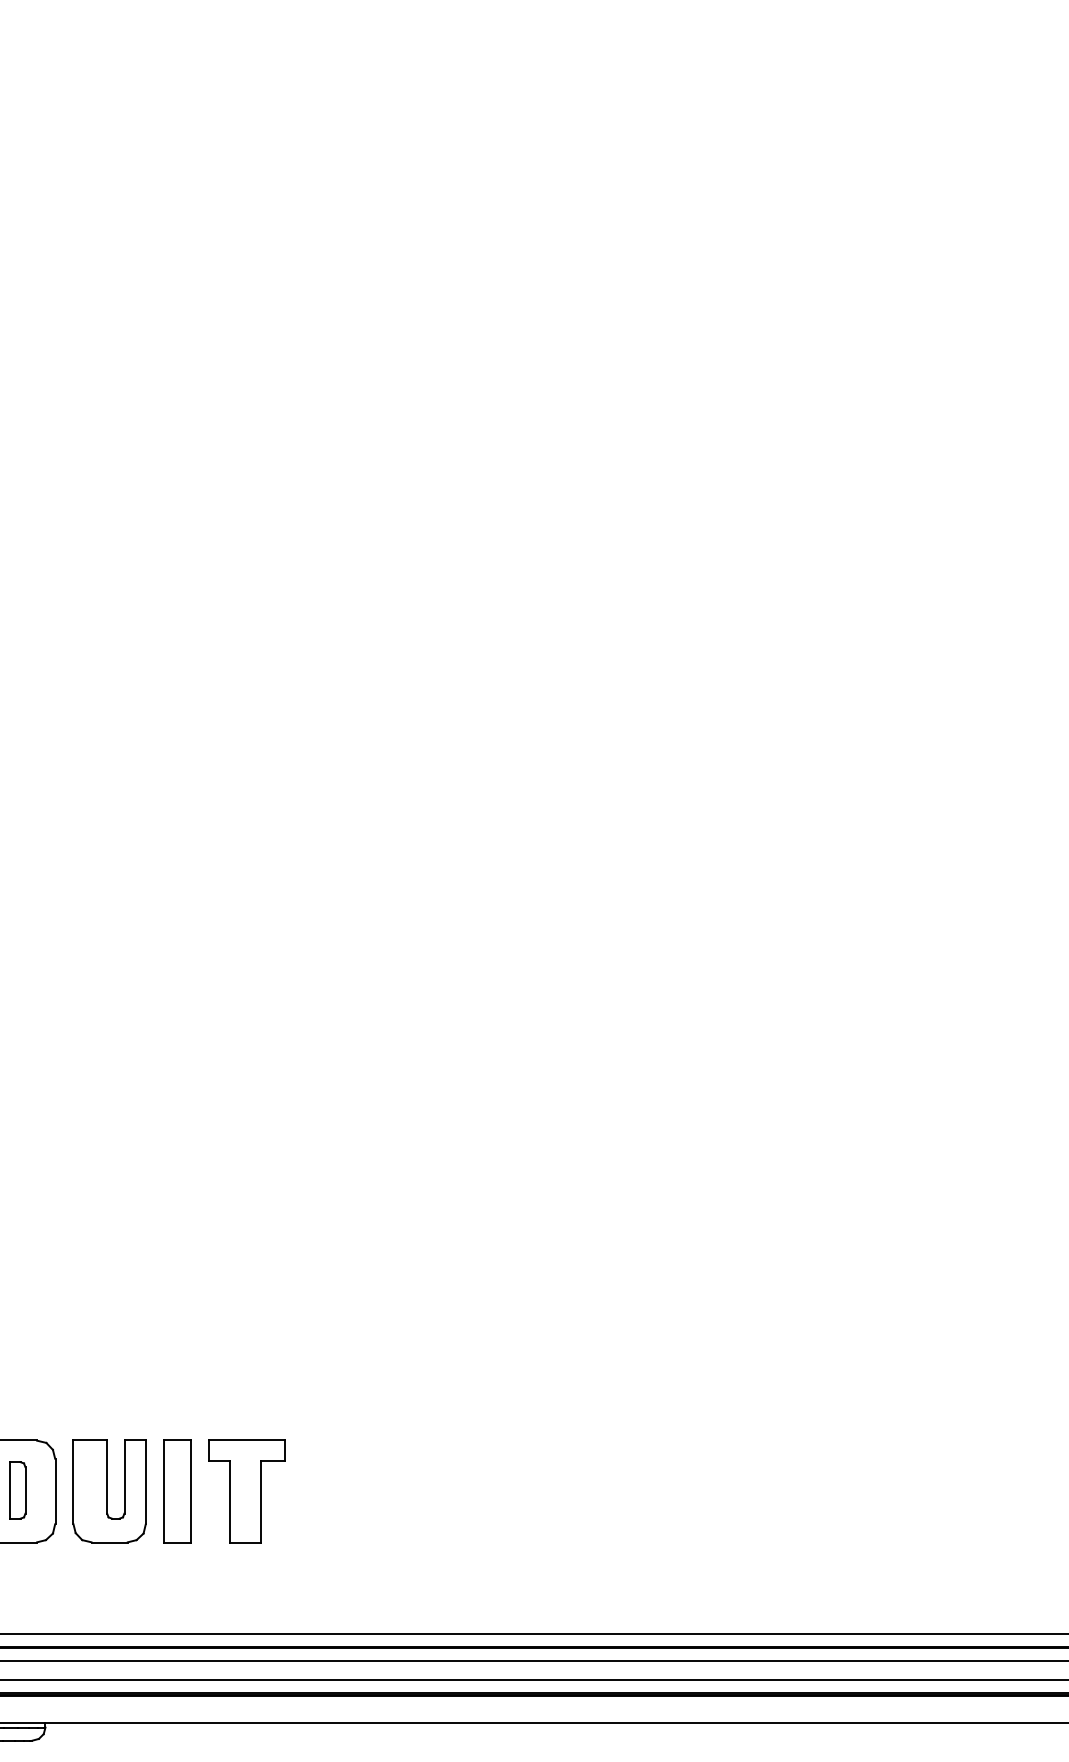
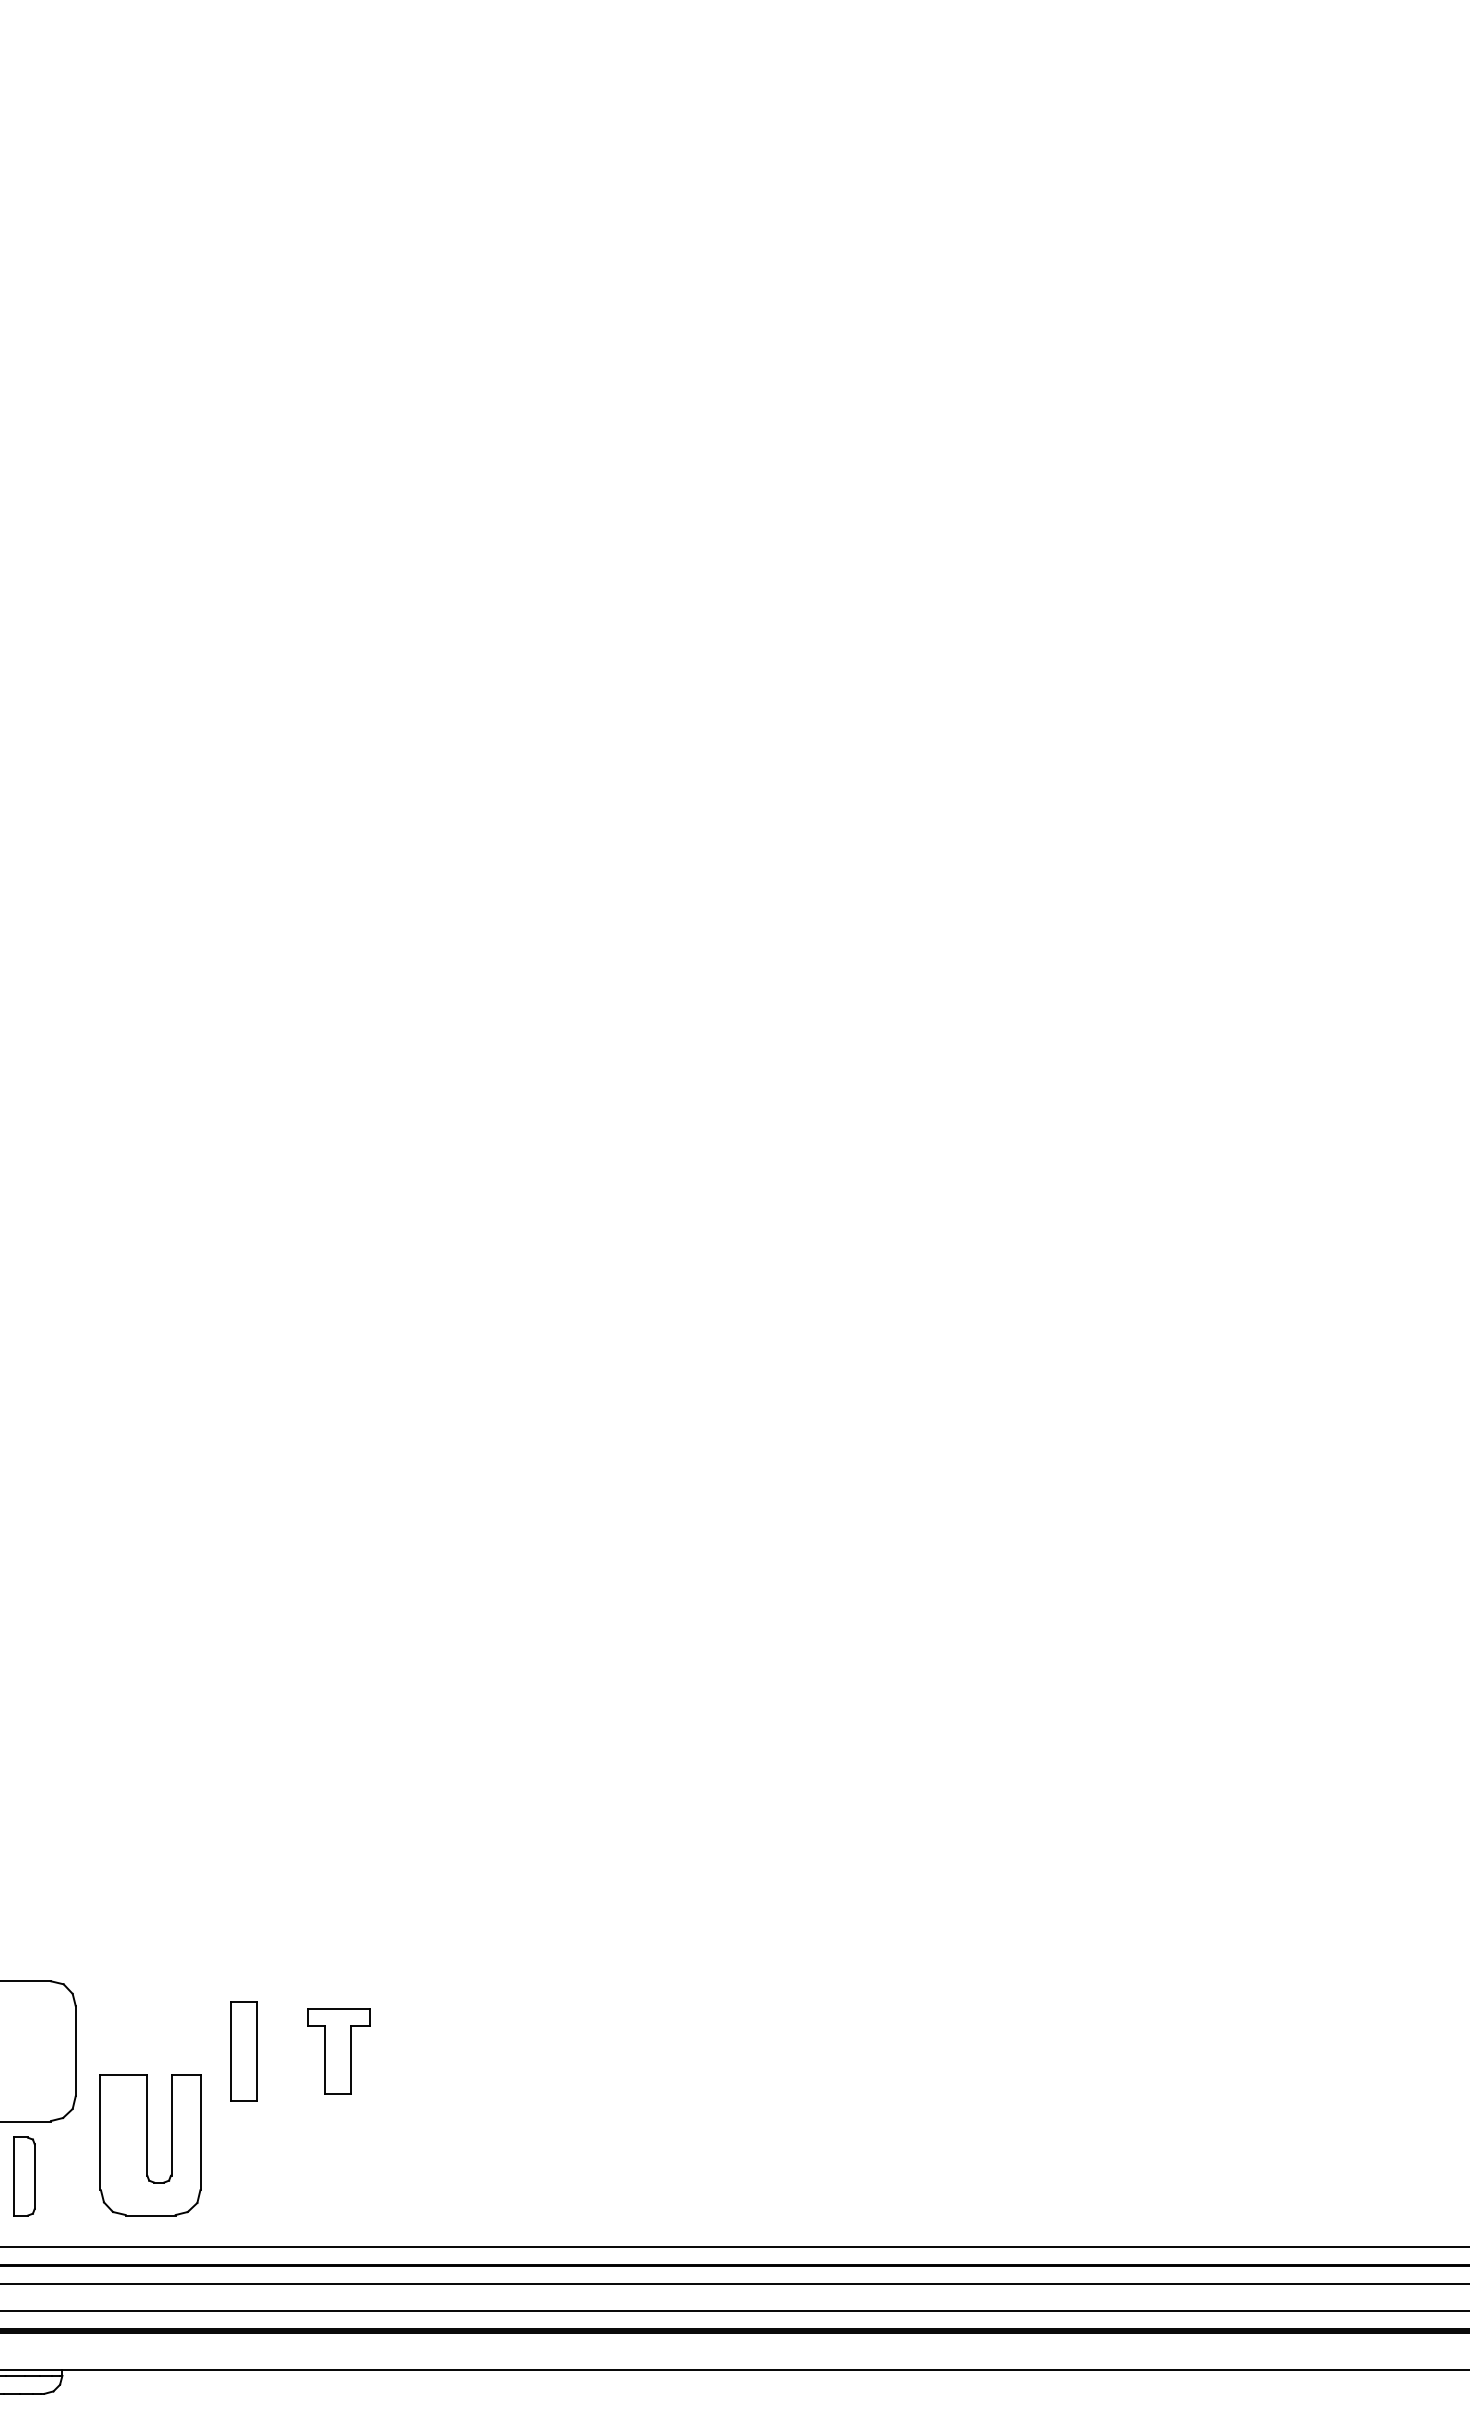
part: (17, 1490) -> (24, 2176), moved
part: (109, 1491) -> (150, 2145), moved
part: (177, 1491) -> (243, 2051), size x0.7
part: (246, 1491) -> (338, 2051), size x0.6

